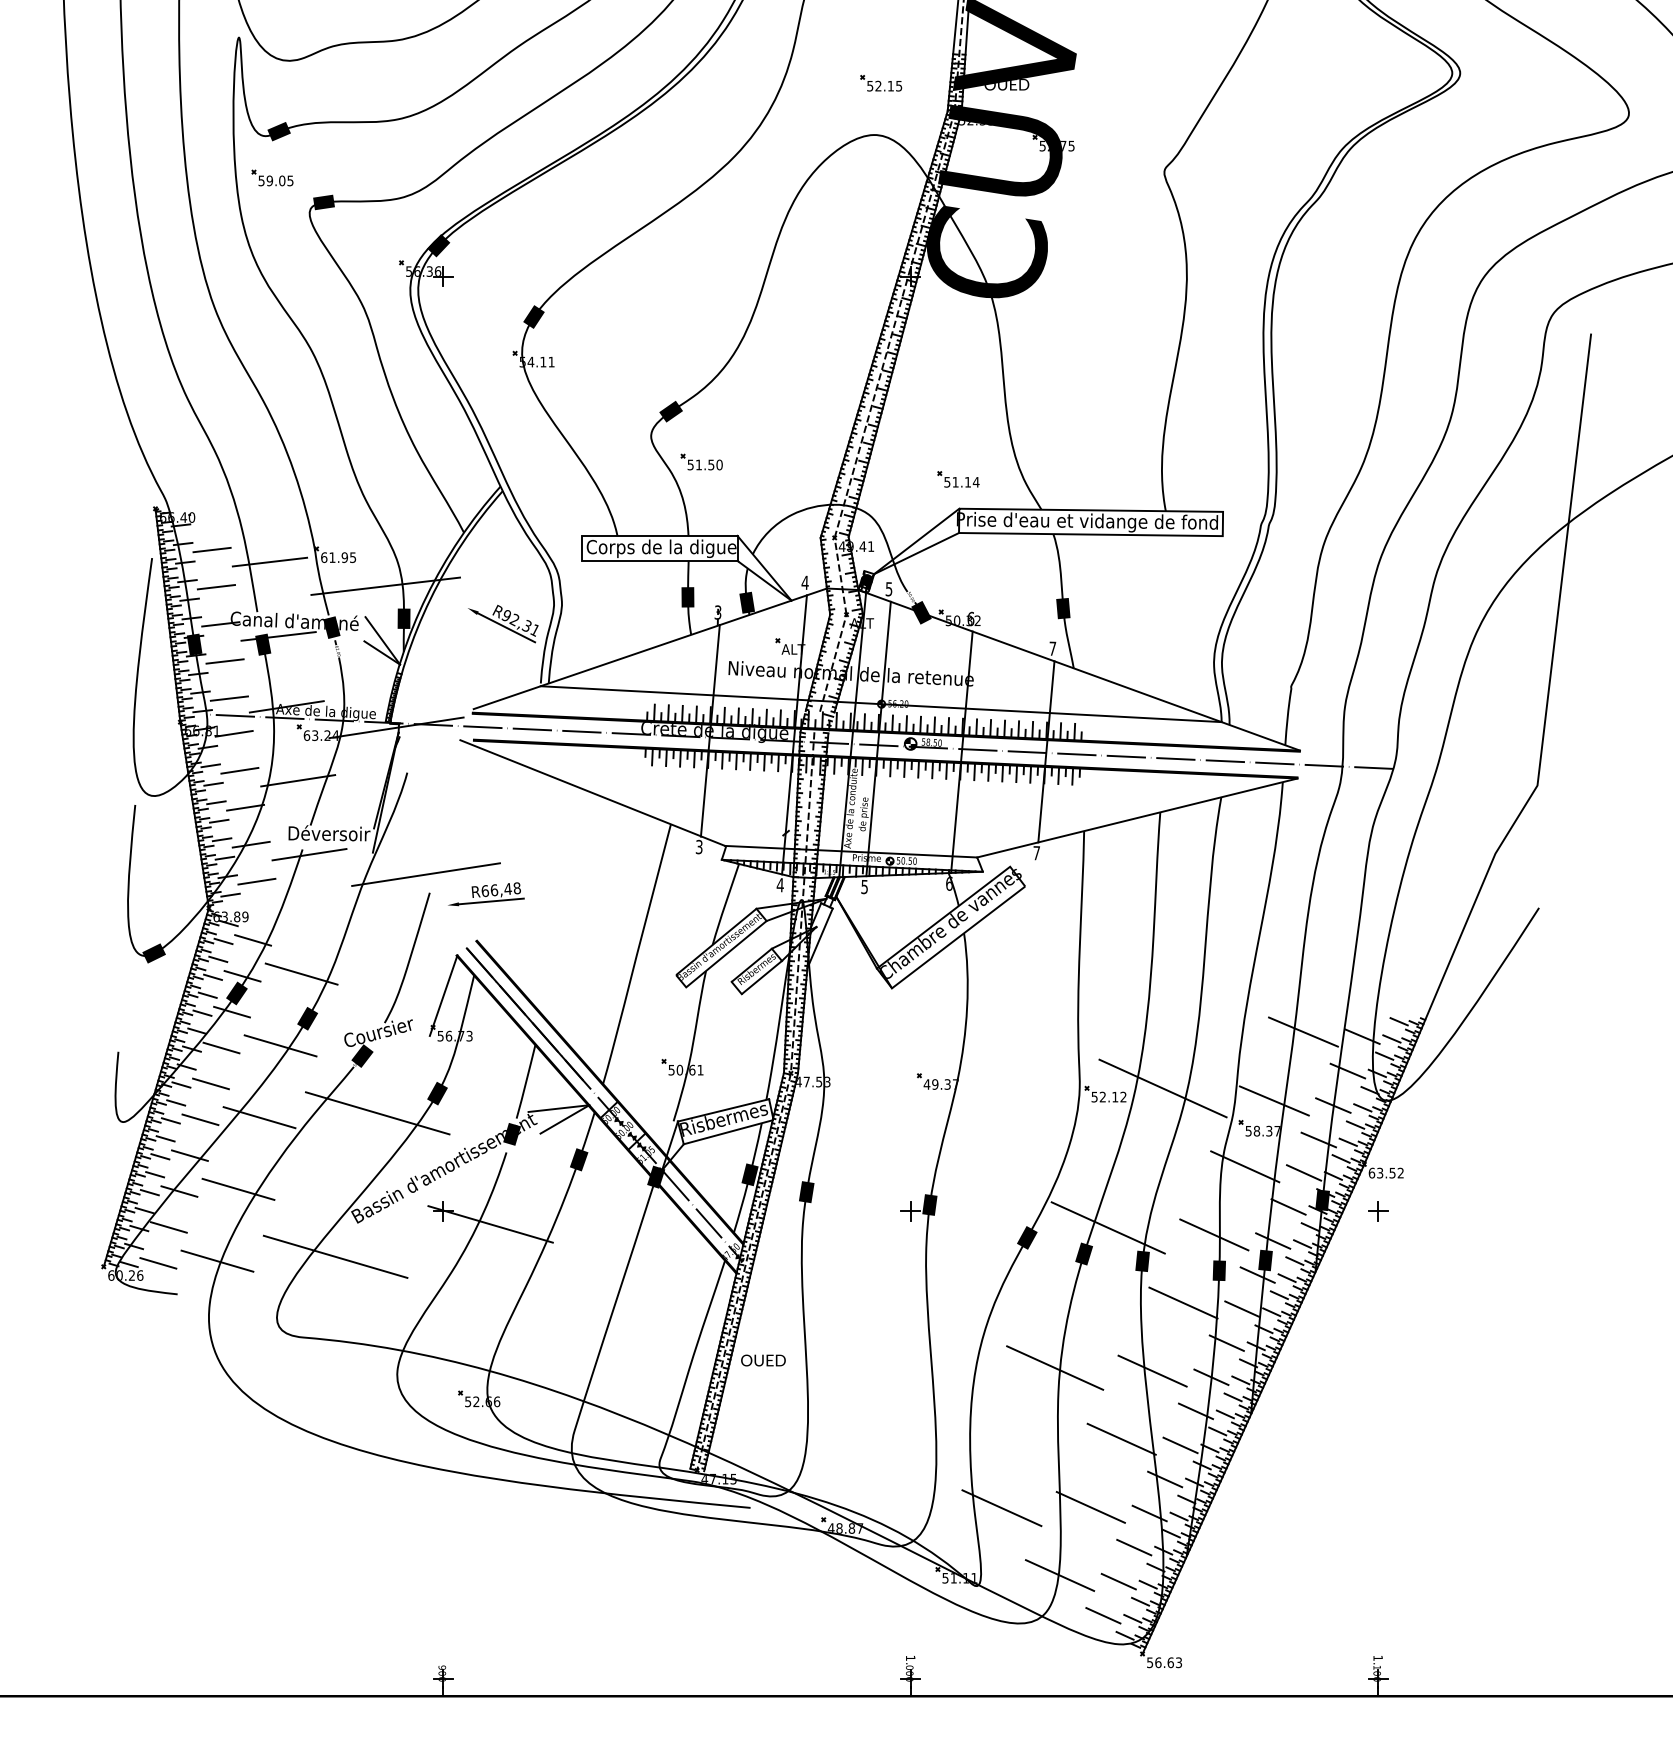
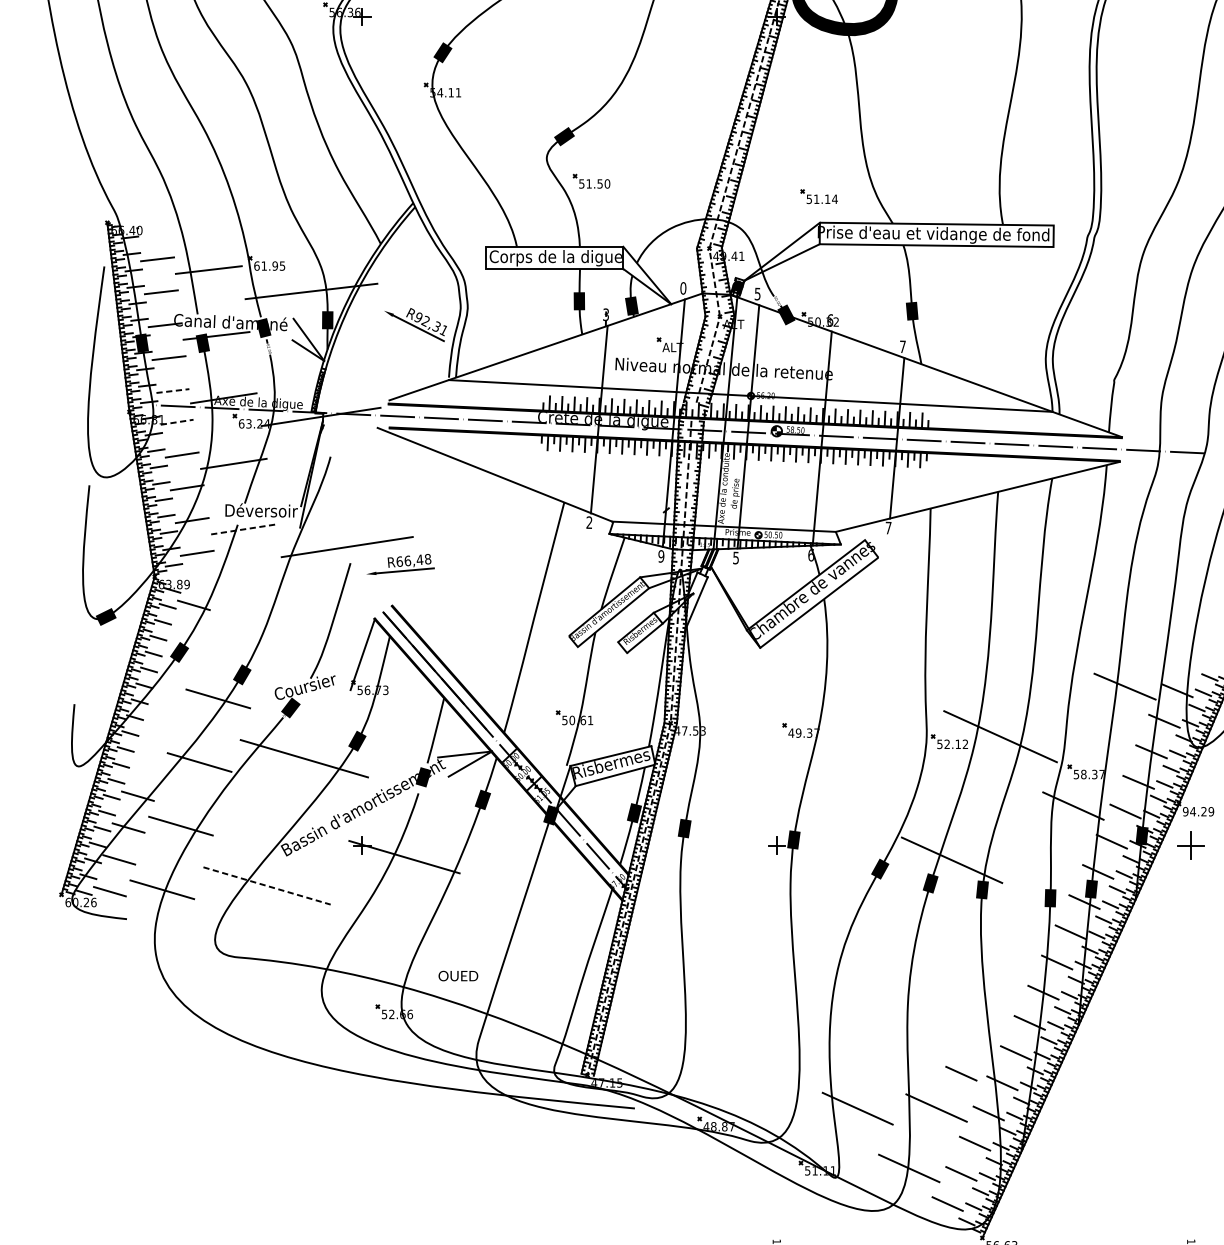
text: (804, 582) -> (682, 288), 4 -> 0
line: (229, 698) -> (172, 390), solid -> dashed
line: (234, 733) -> (177, 421), solid -> dashed
text: (698, 847) -> (588, 523), 3 -> 2
line: (310, 854) -> (244, 529), solid -> dashed
text: (779, 885) -> (660, 556), 4 -> 9
line: (301, 973) -> (236, 634), removed
line: (242, 976) -> (184, 637), removed
line: (231, 1011) -> (174, 668), removed
line: (221, 1047) -> (165, 700), removed
line: (210, 1083) -> (156, 732), removed
line: (1273, 1100) -> (1098, 747), removed
line: (200, 1119) -> (147, 764), removed
text: (1385, 1172) -> (1197, 811), 63.52 -> 94.29
part: (1378, 1211) -> (1191, 845), size x1.6
line: (1214, 1234) -> (1046, 866), removed
line: (335, 1256) -> (266, 885), solid -> dashed
line: (1183, 1302) -> (1018, 926), removed
text: (763, 1360) -> (458, 976), moved
line: (1055, 1367) -> (905, 984), removed
line: (1152, 1370) -> (991, 986), removed
line: (1121, 1438) -> (963, 1046), removed
line: (1118, 1468) -> (961, 1073), added

